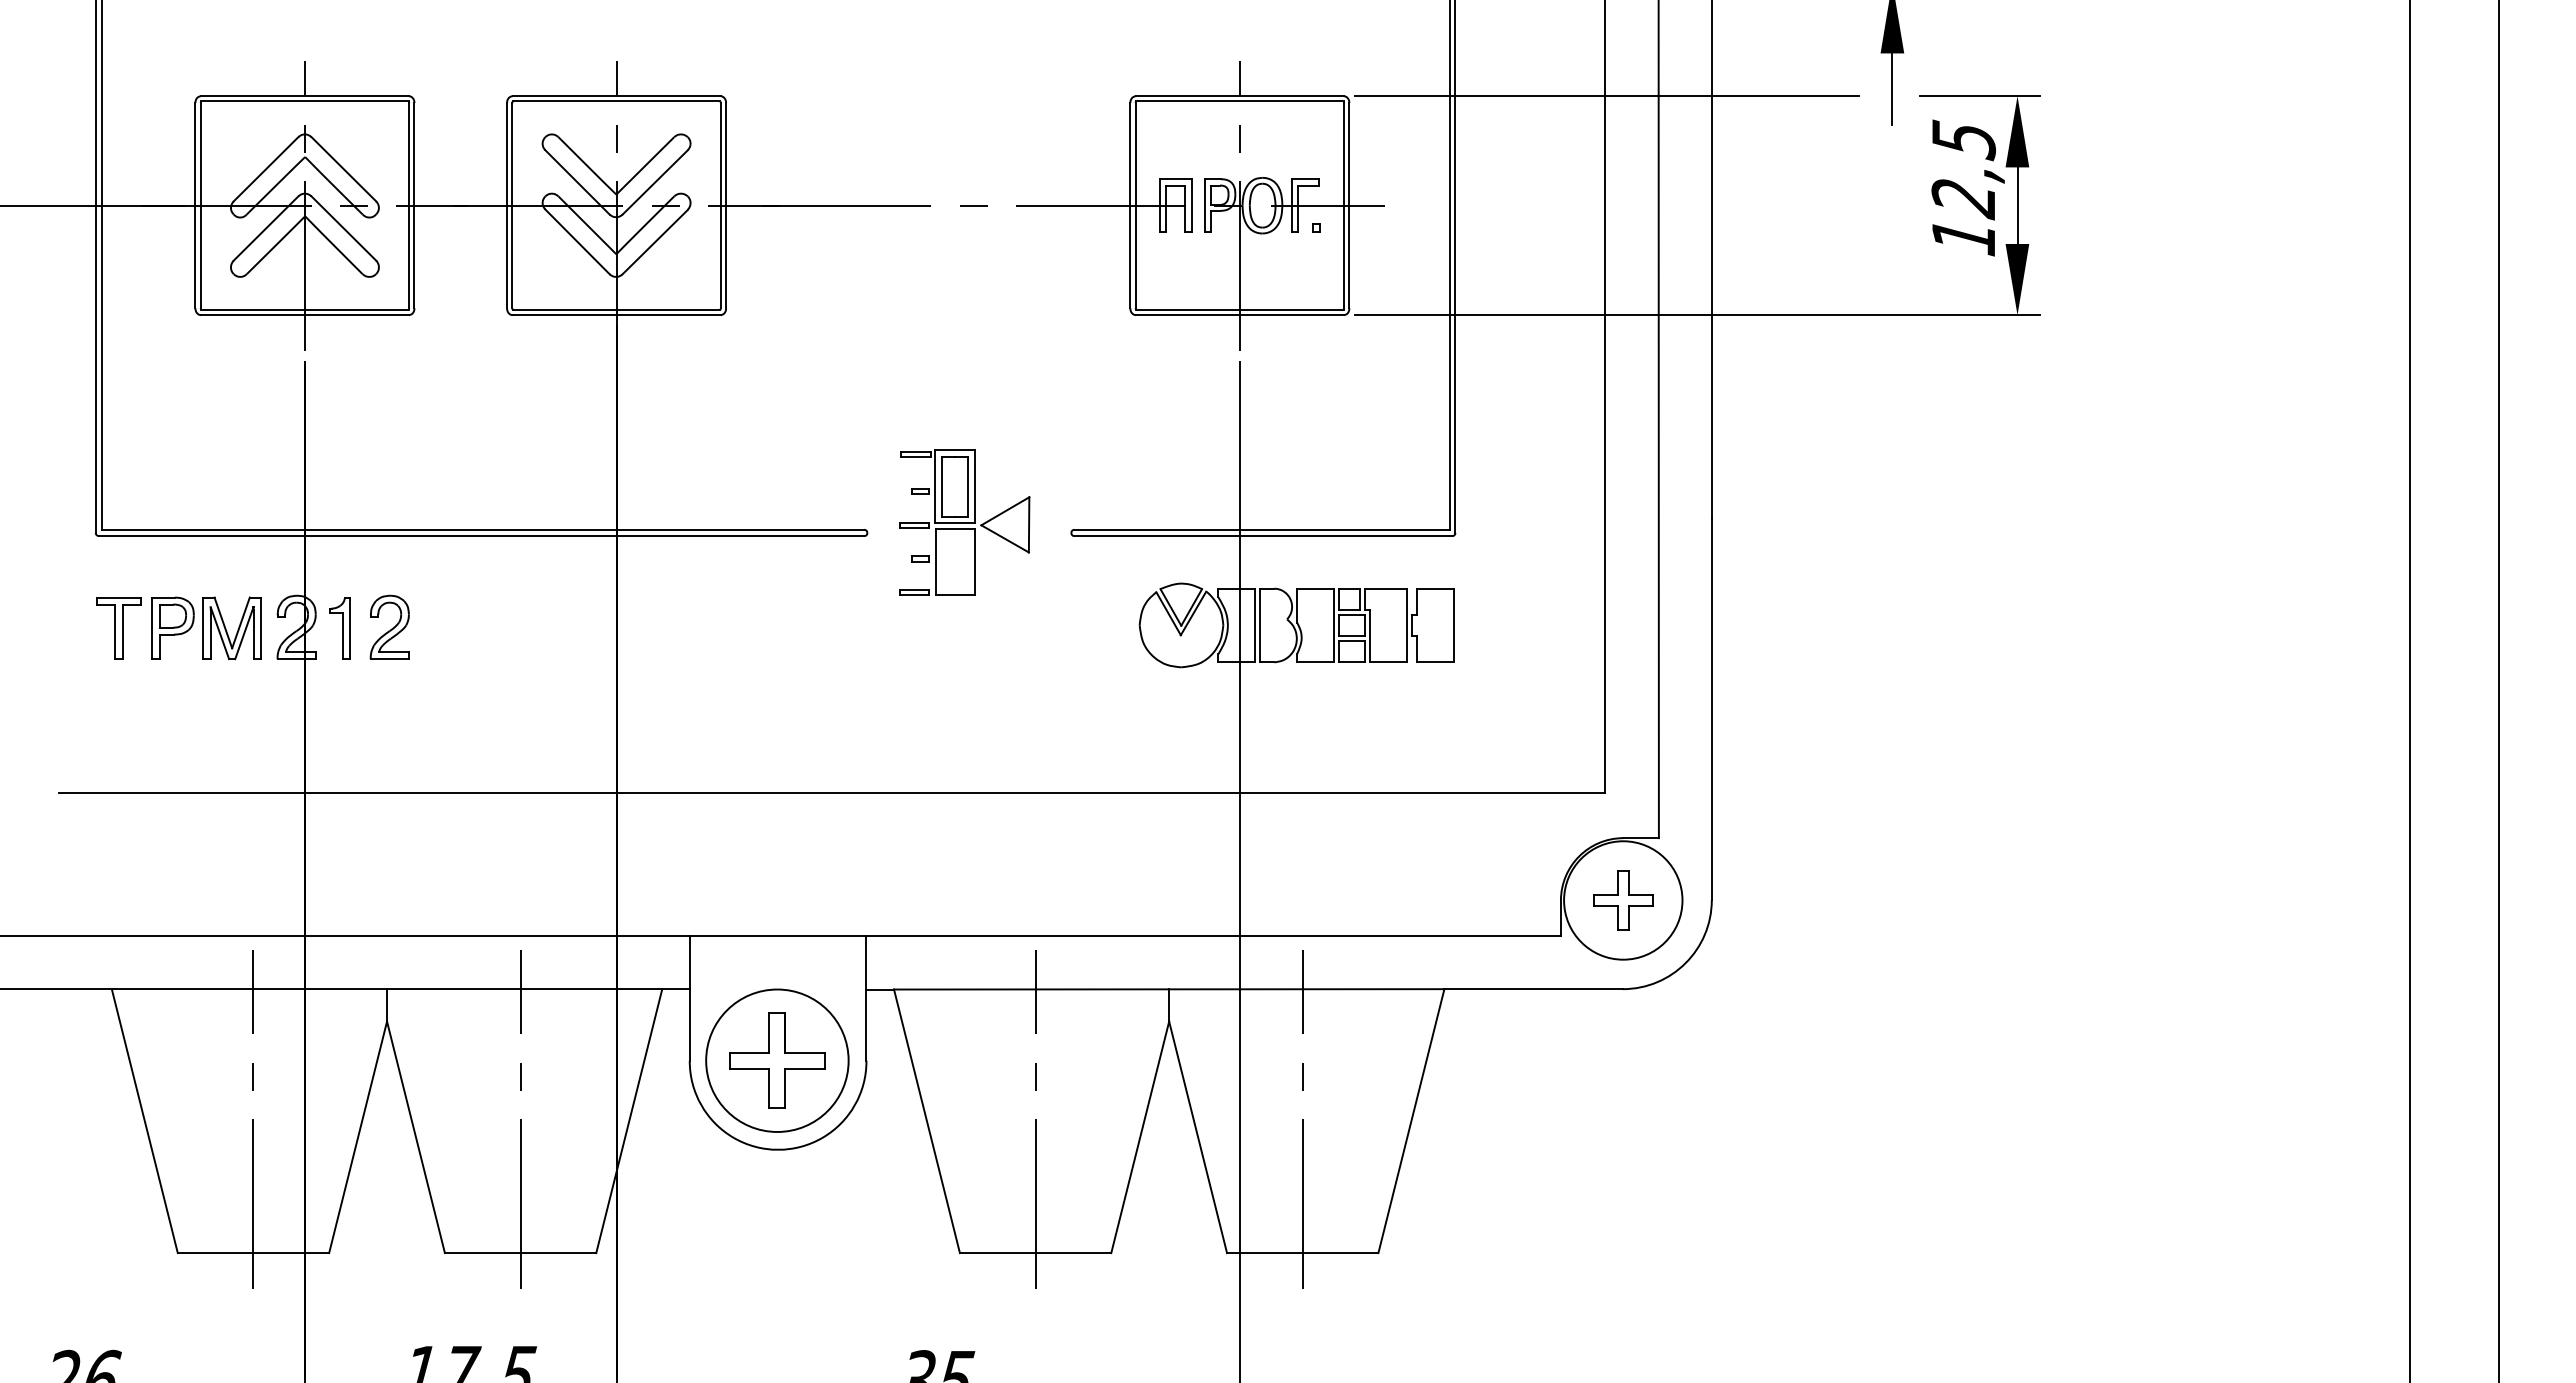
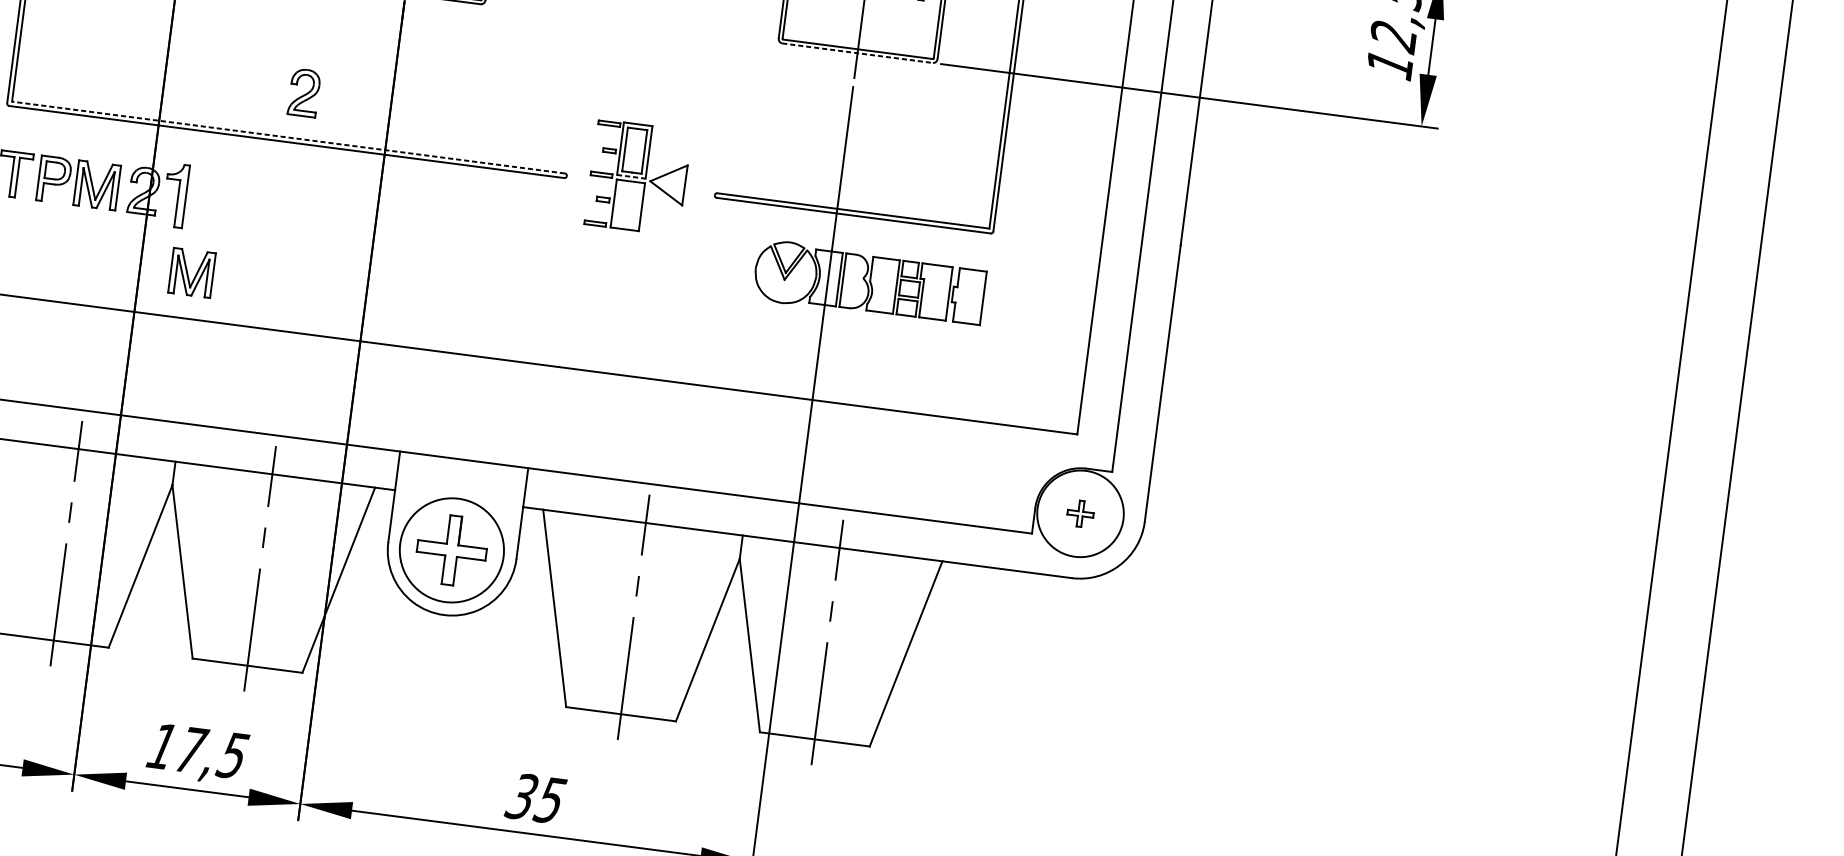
line: (1239, 315) -> (857, 53), solid -> dashed
line: (954, 522) -> (631, 176), solid -> dashed
line: (482, 529) -> (288, 137), solid -> dashed
part: (389, 626) -> (304, 92), moved
part: (339, 628) -> (175, 195), size x1.4
part: (375, 730) -> (191, 273), added
part: (1623, 900) -> (1080, 513), size x0.6

